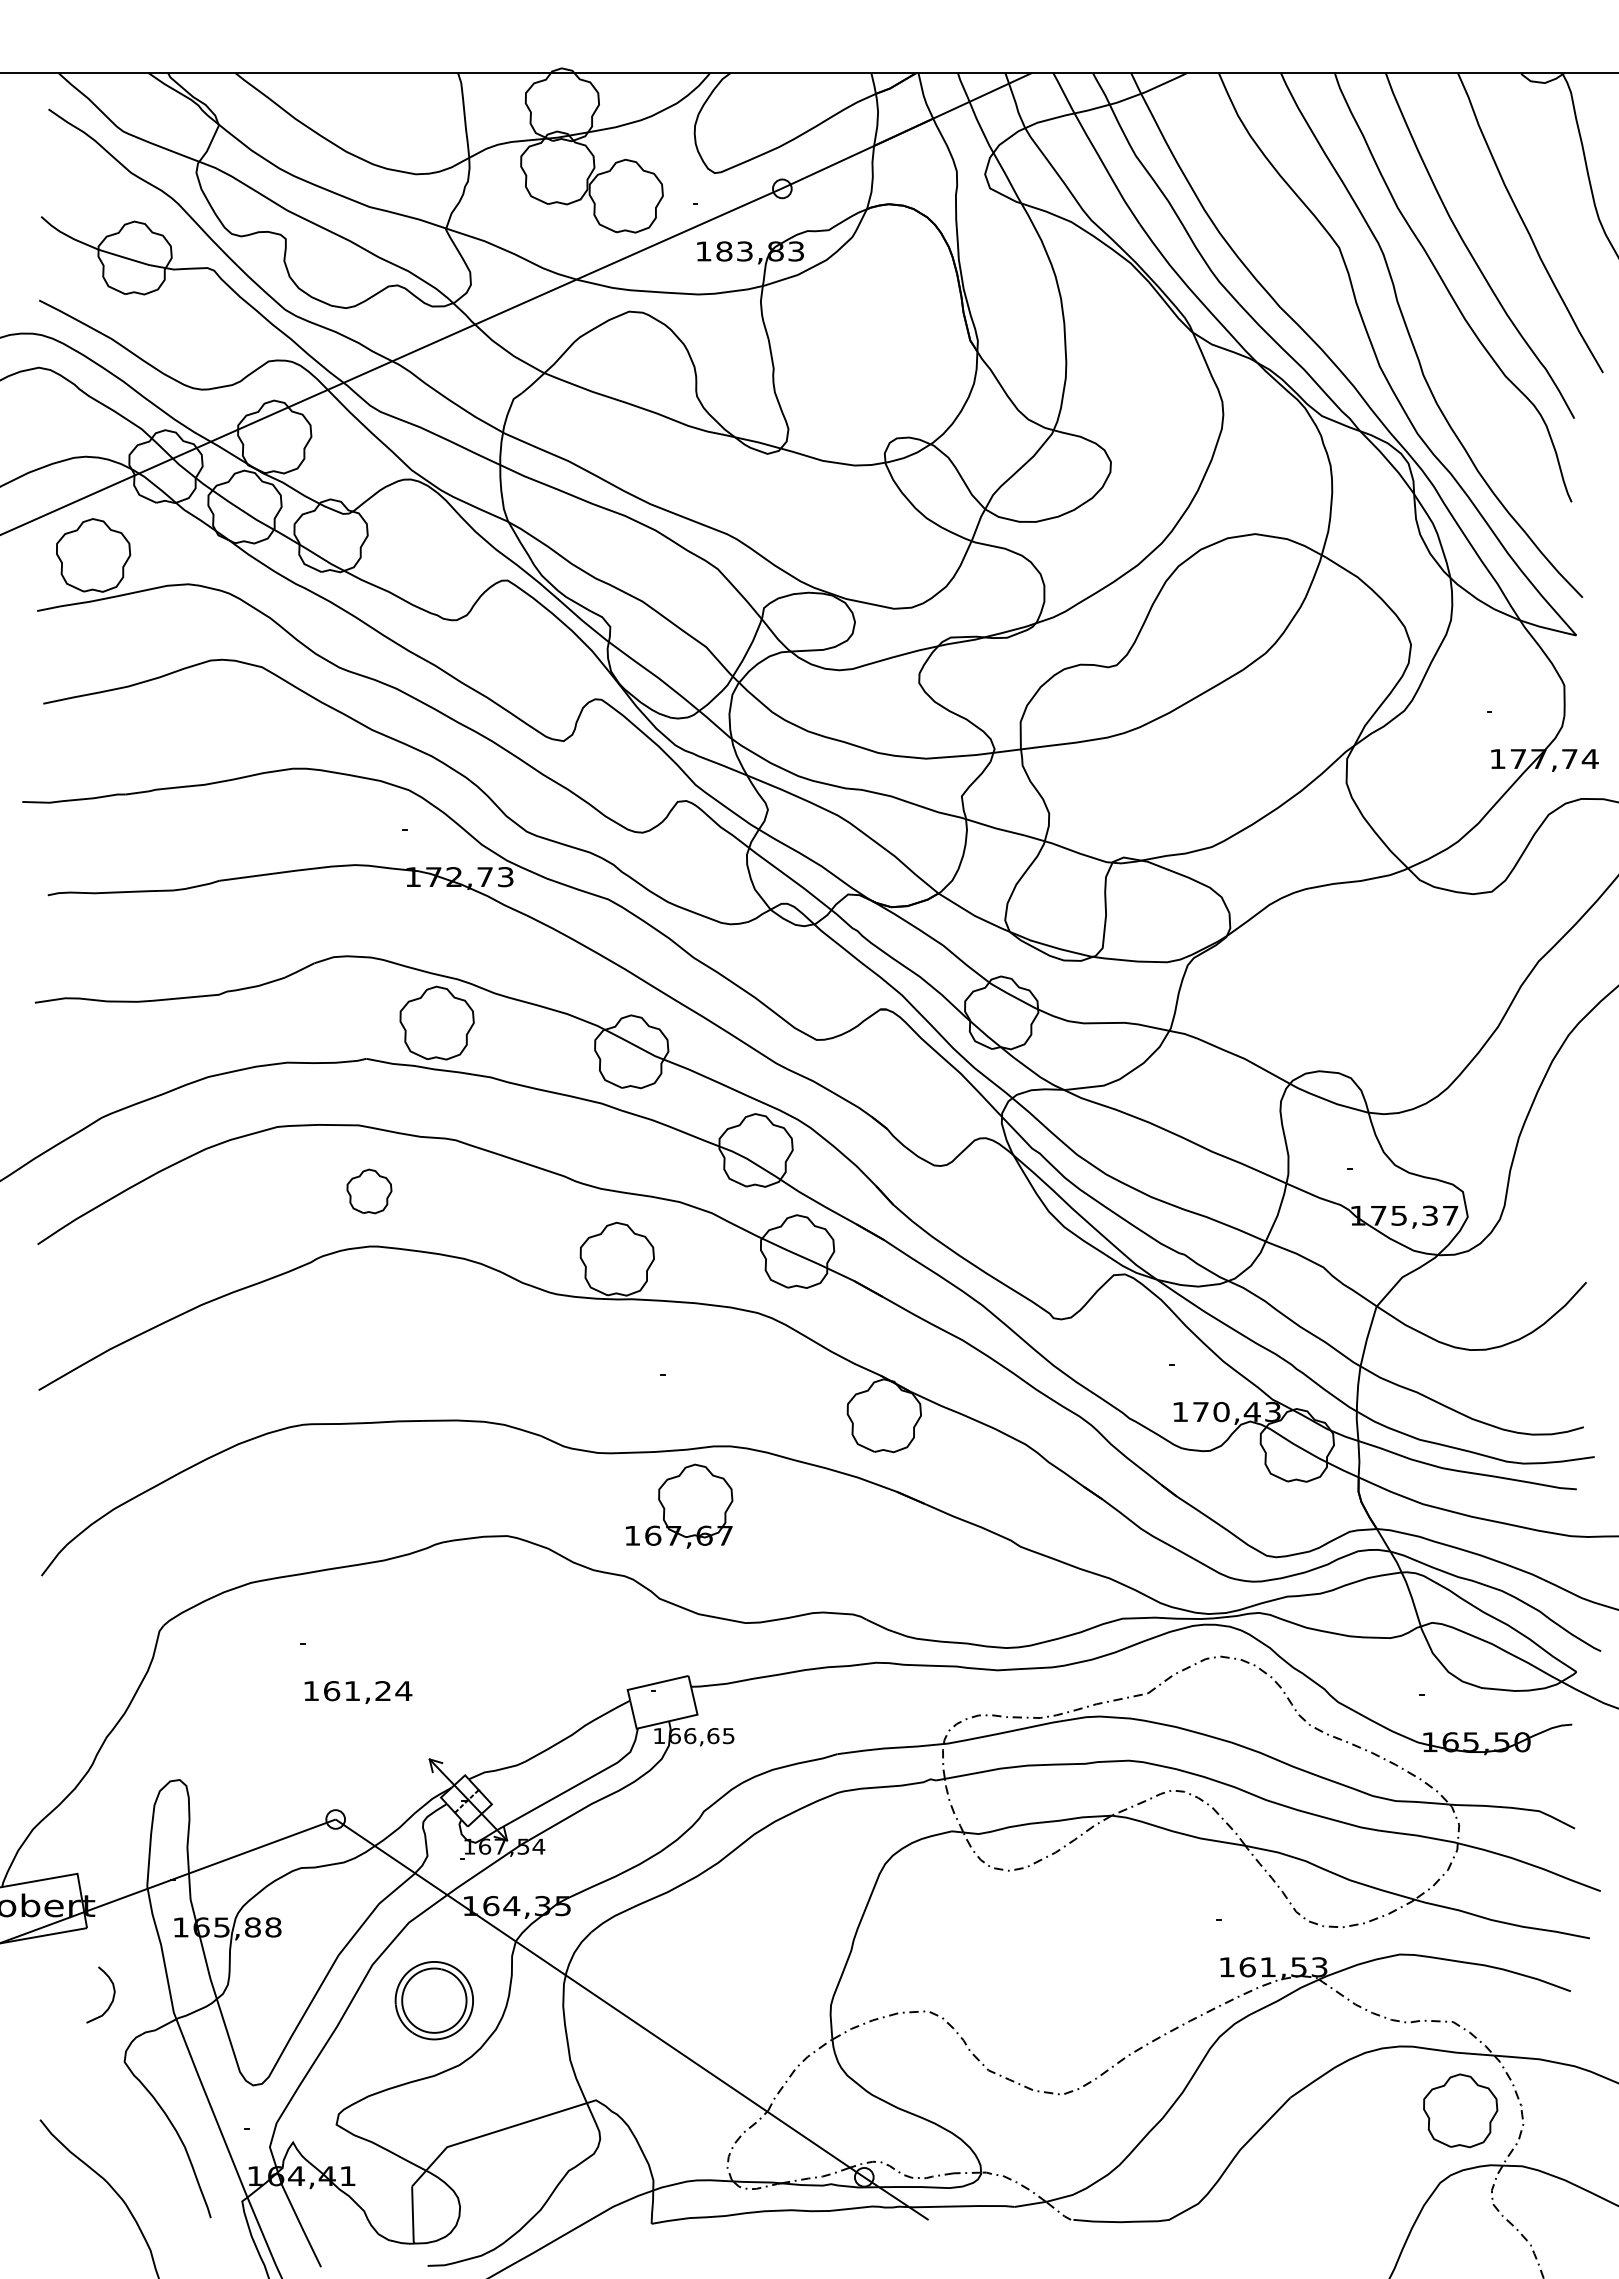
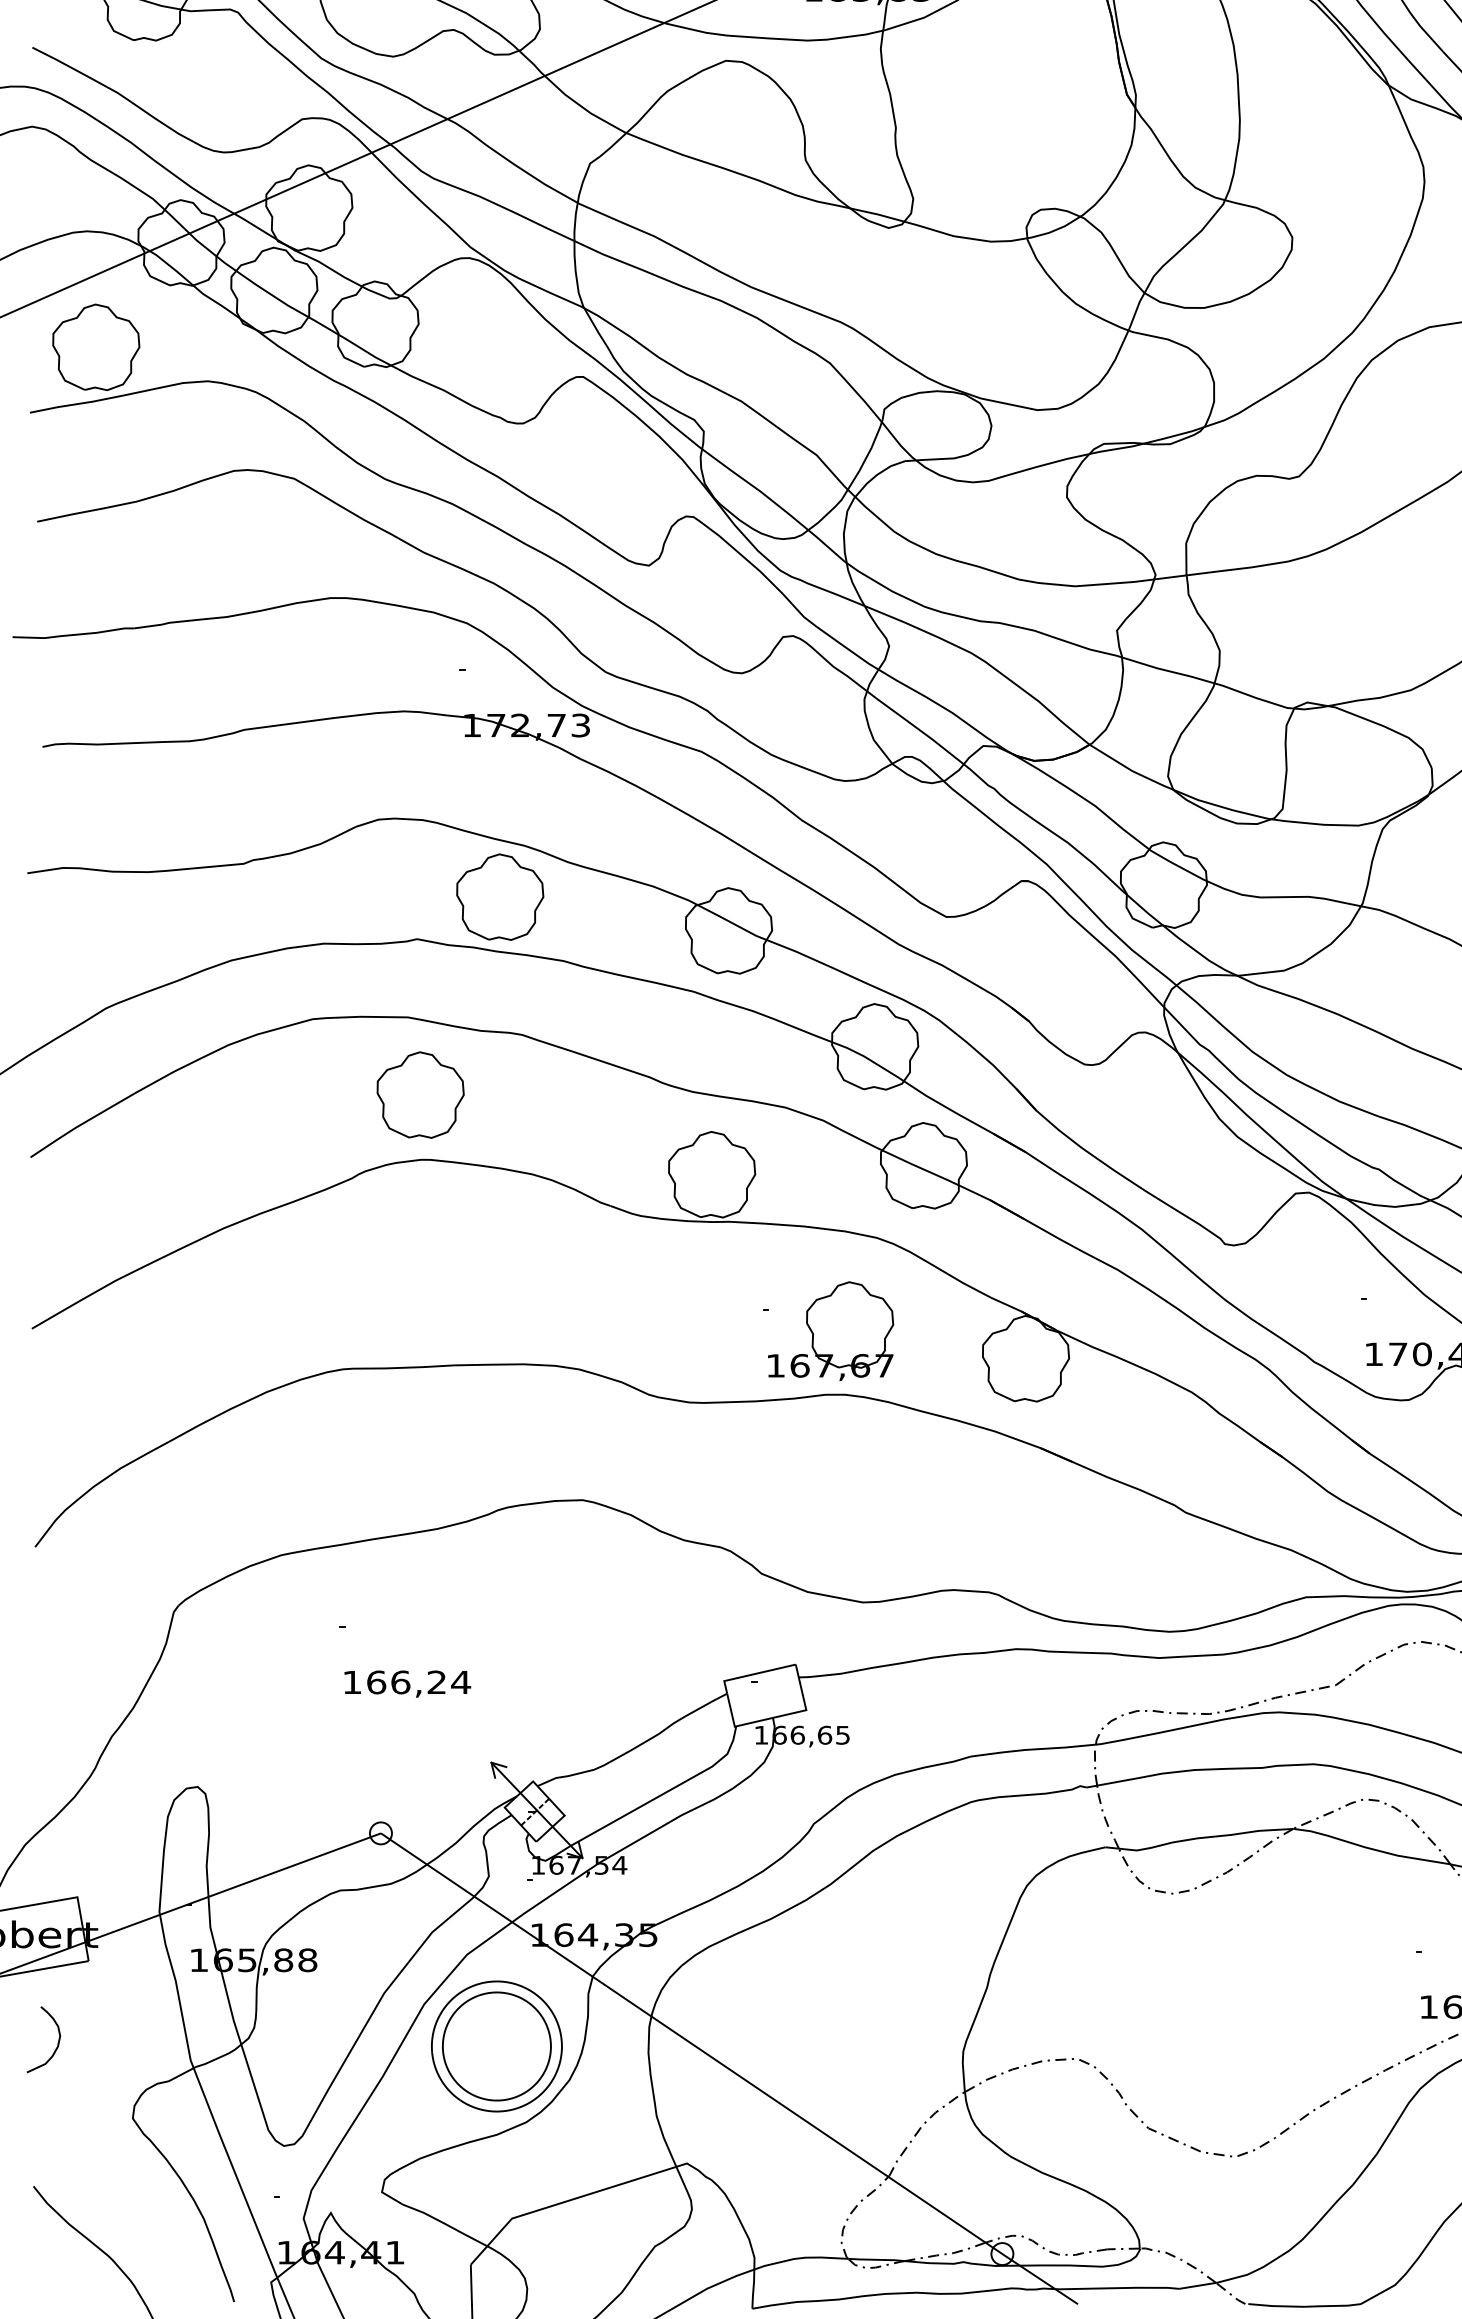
part: (369, 1191) -> (420, 1095), size x1.67
part: (679, 1505) -> (830, 1330), moved
text: (352, 1691) -> (400, 1682), 161,24 -> 166,24
curve: (112, 1997) -> (57, 2042), moved
part: (434, 2000) -> (497, 2046), size x1.43

